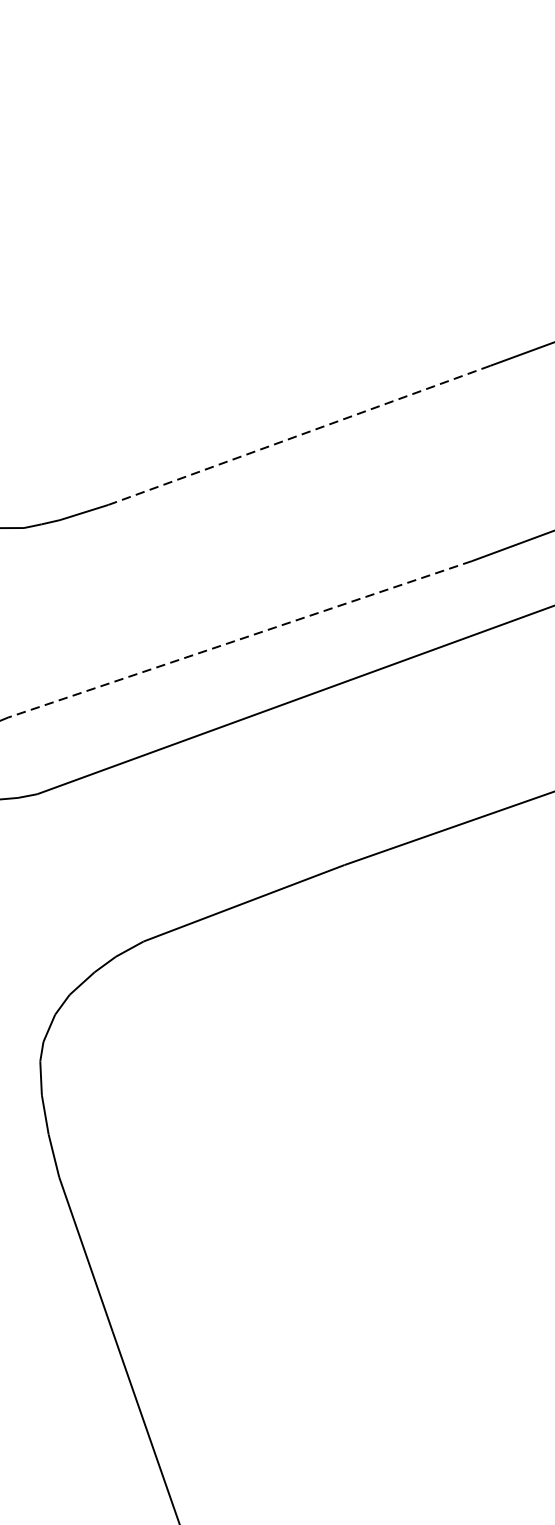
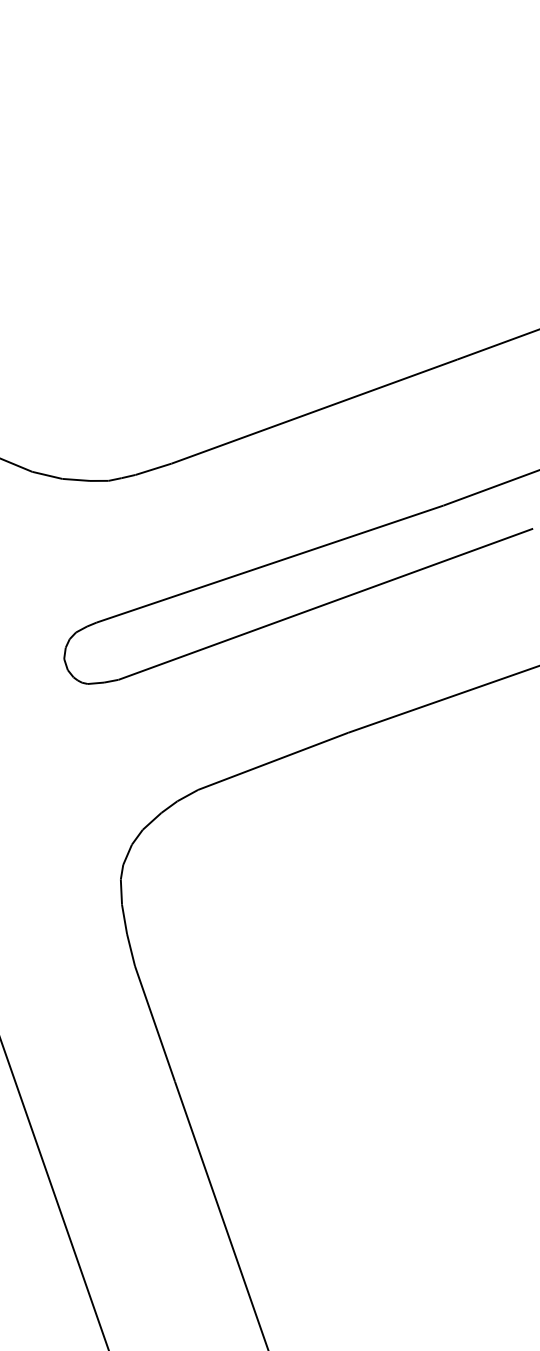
line: (299, 435) -> (314, 411), dashed -> solid
line: (240, 639) -> (270, 564), dashed -> solid

